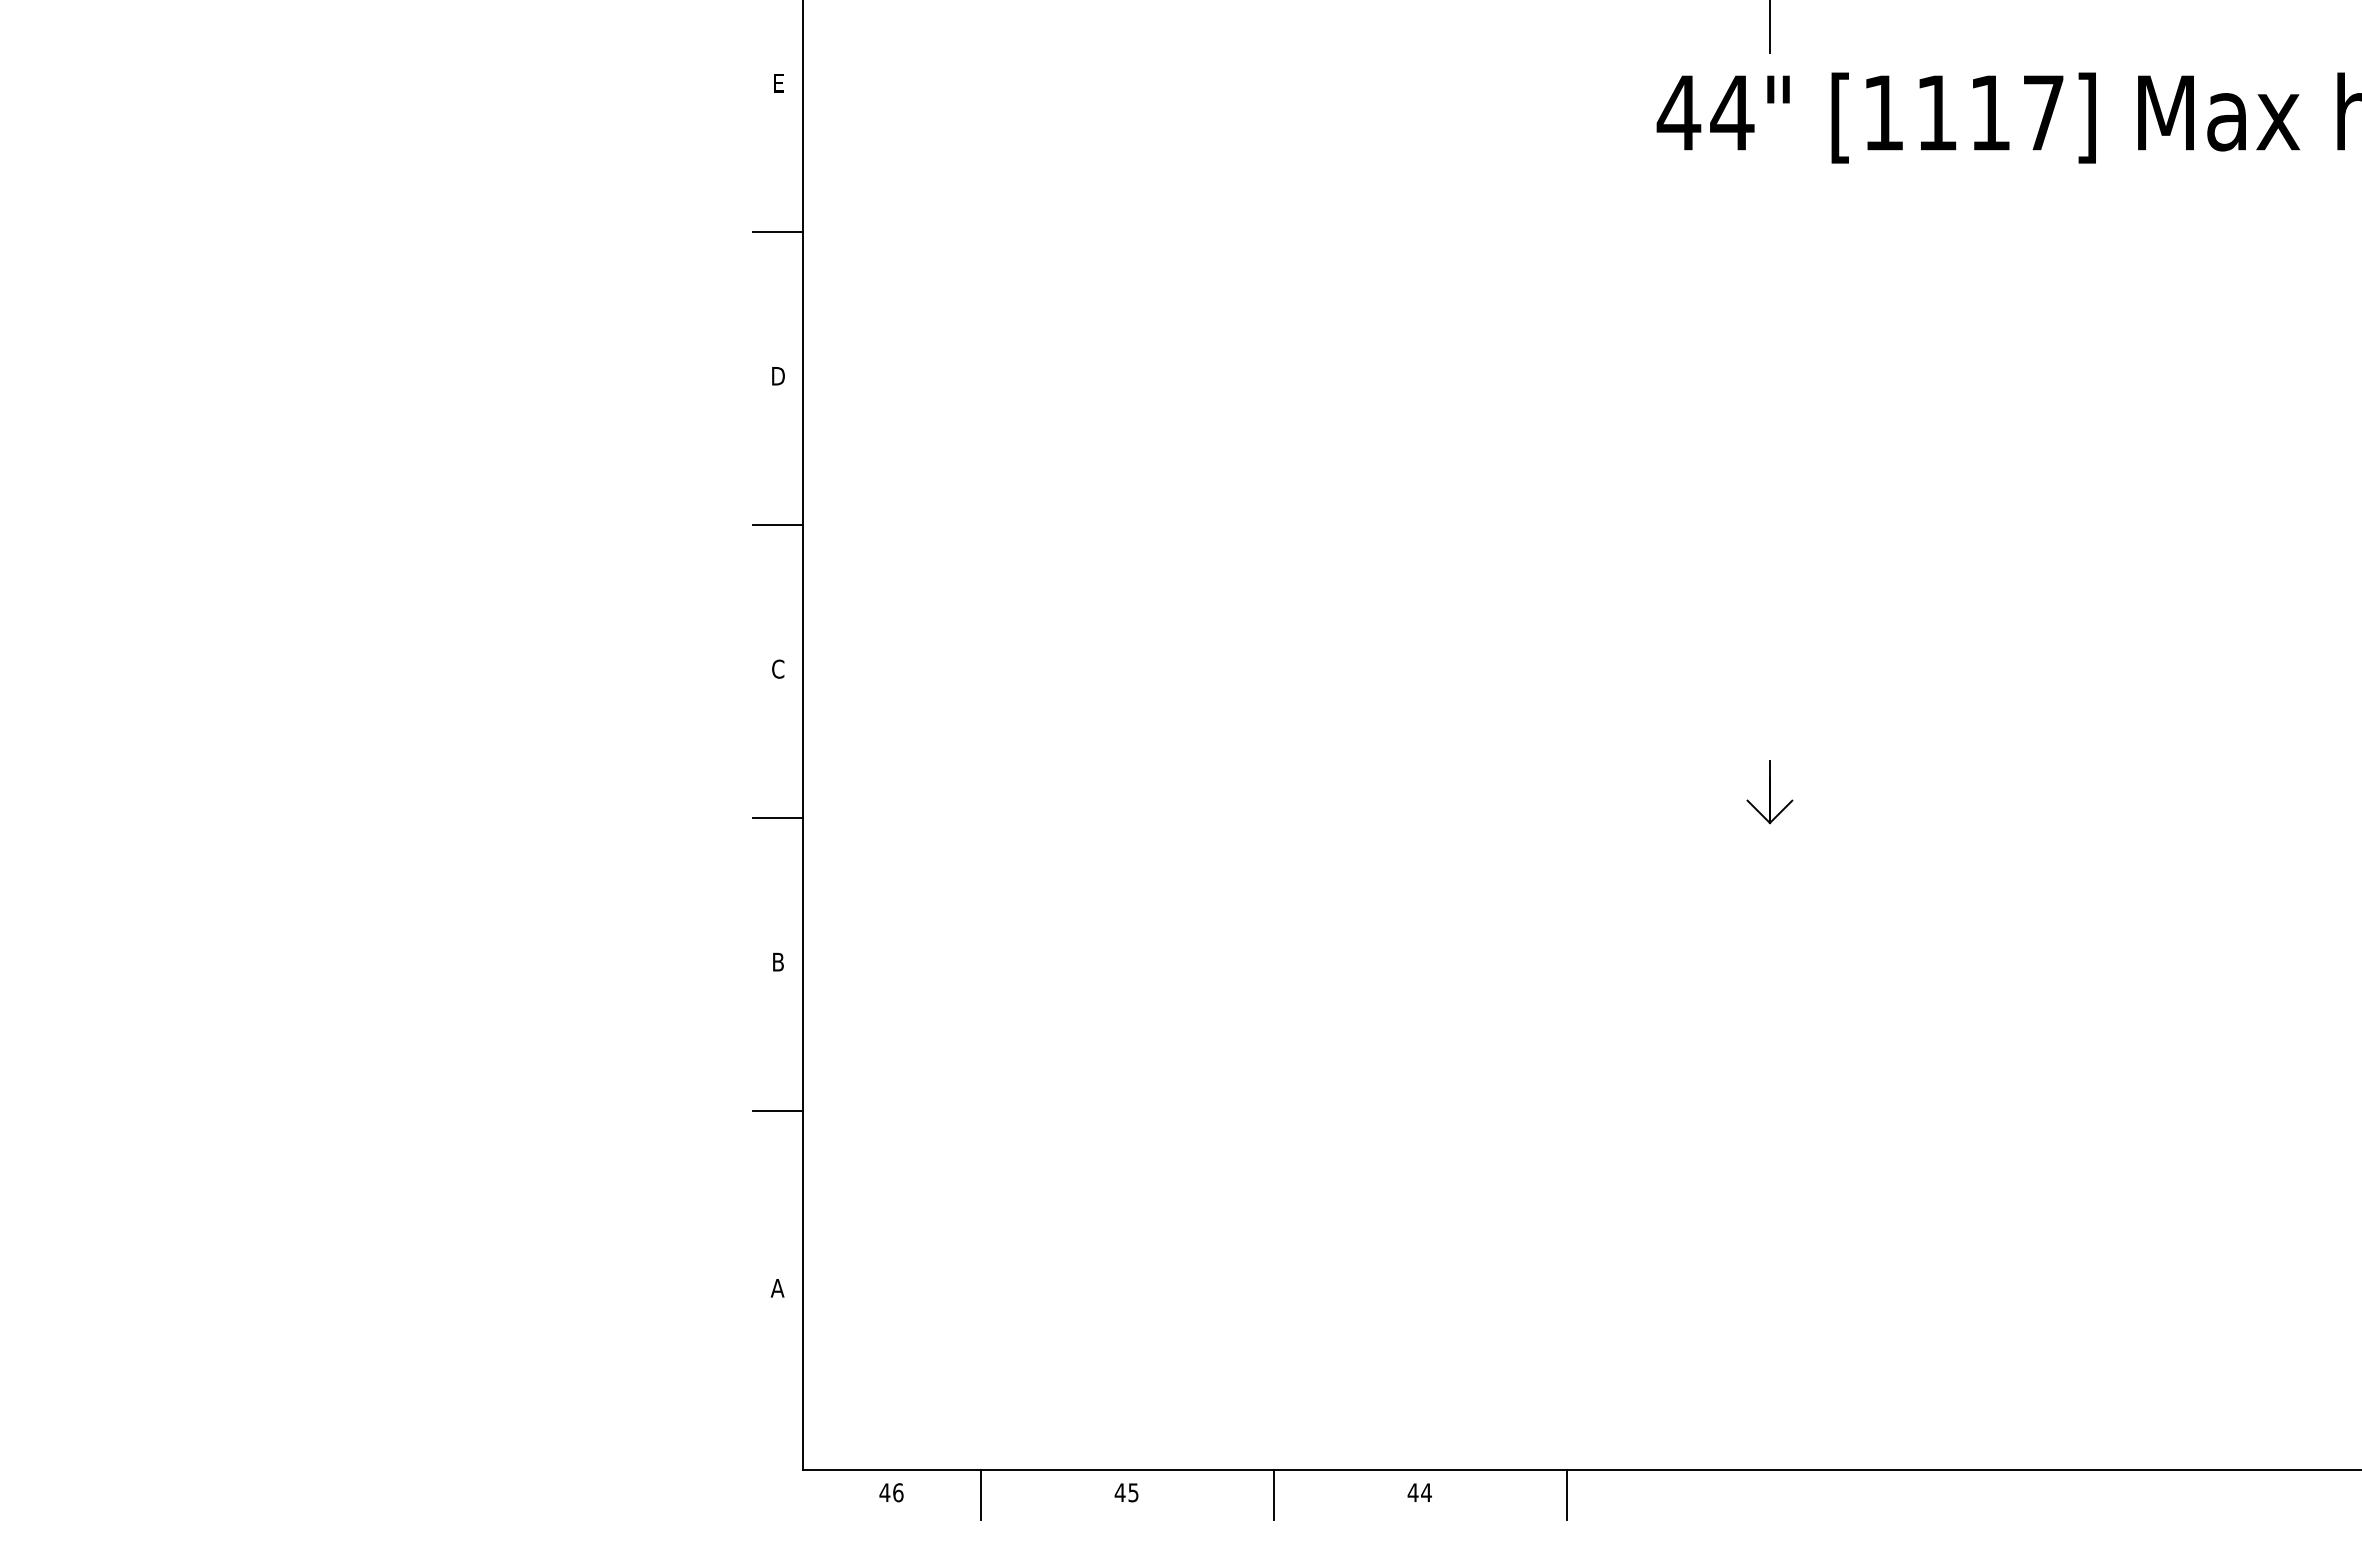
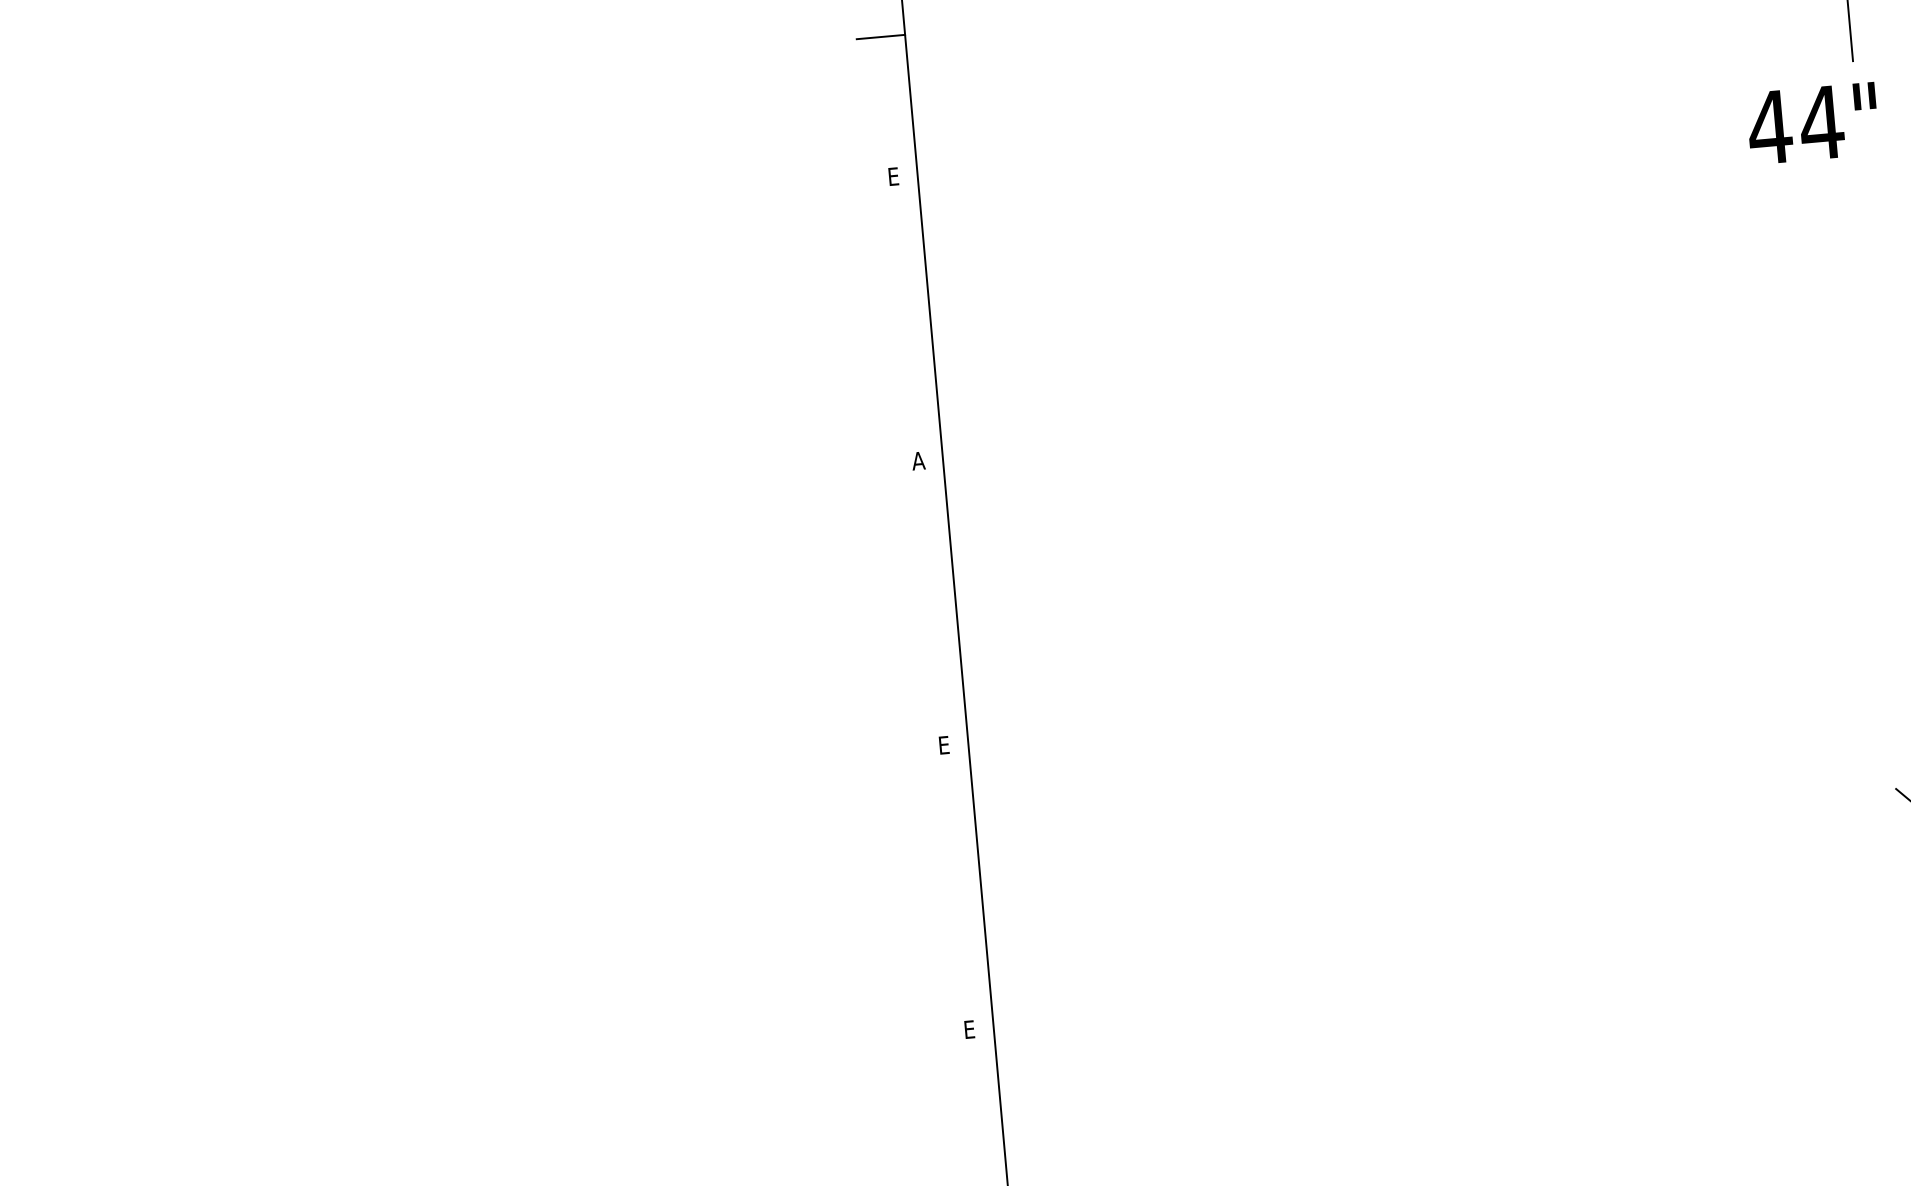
line: (778, 232) -> (906, 321), removed
text: (777, 376) -> (917, 461), D -> A
line: (778, 525) -> (931, 605), removed
text: (778, 668) -> (944, 744), C -> E
line: (778, 818) -> (957, 890), removed
text: (778, 961) -> (969, 1028), B -> E
line: (778, 1111) -> (982, 1174), removed

